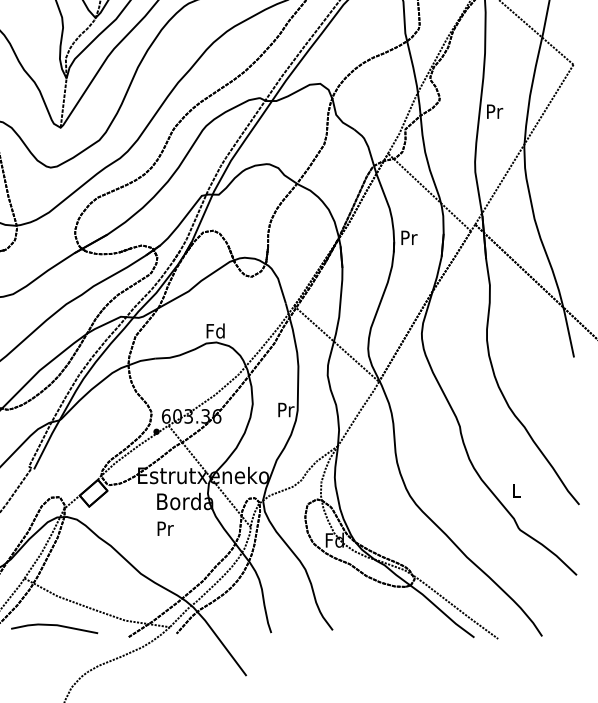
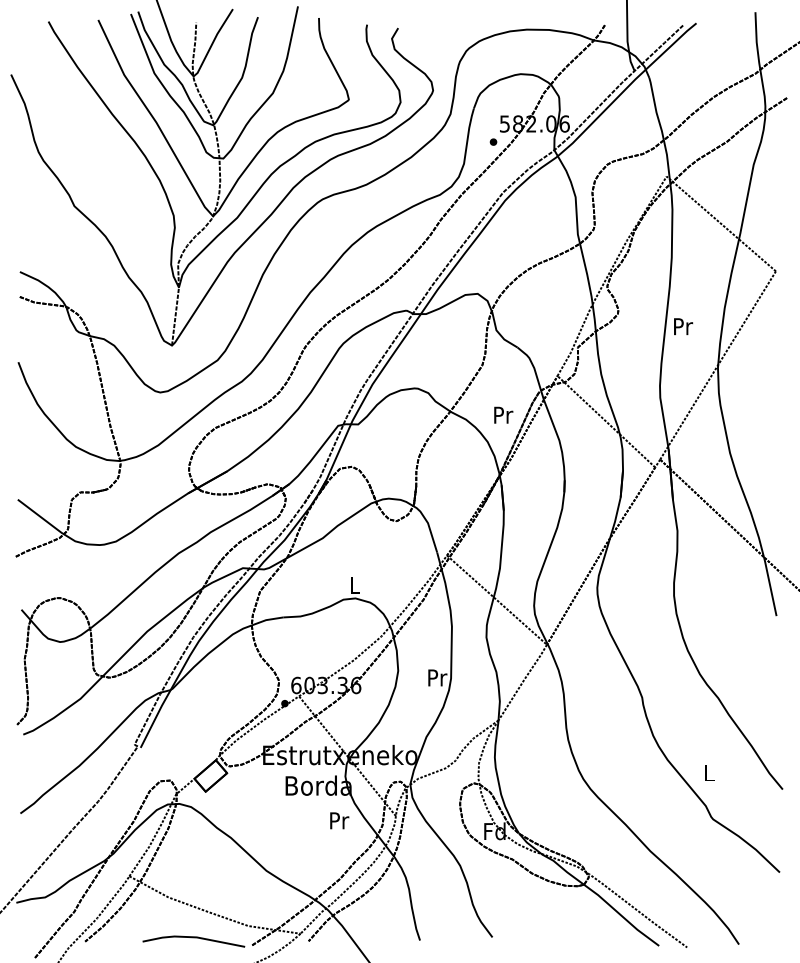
text: (409, 237) -> (503, 414), moved
text: (215, 330) -> (354, 584), Fd -> L
text: (165, 528) -> (339, 820), moved
line: (54, 626) -> (193, 938), moved

